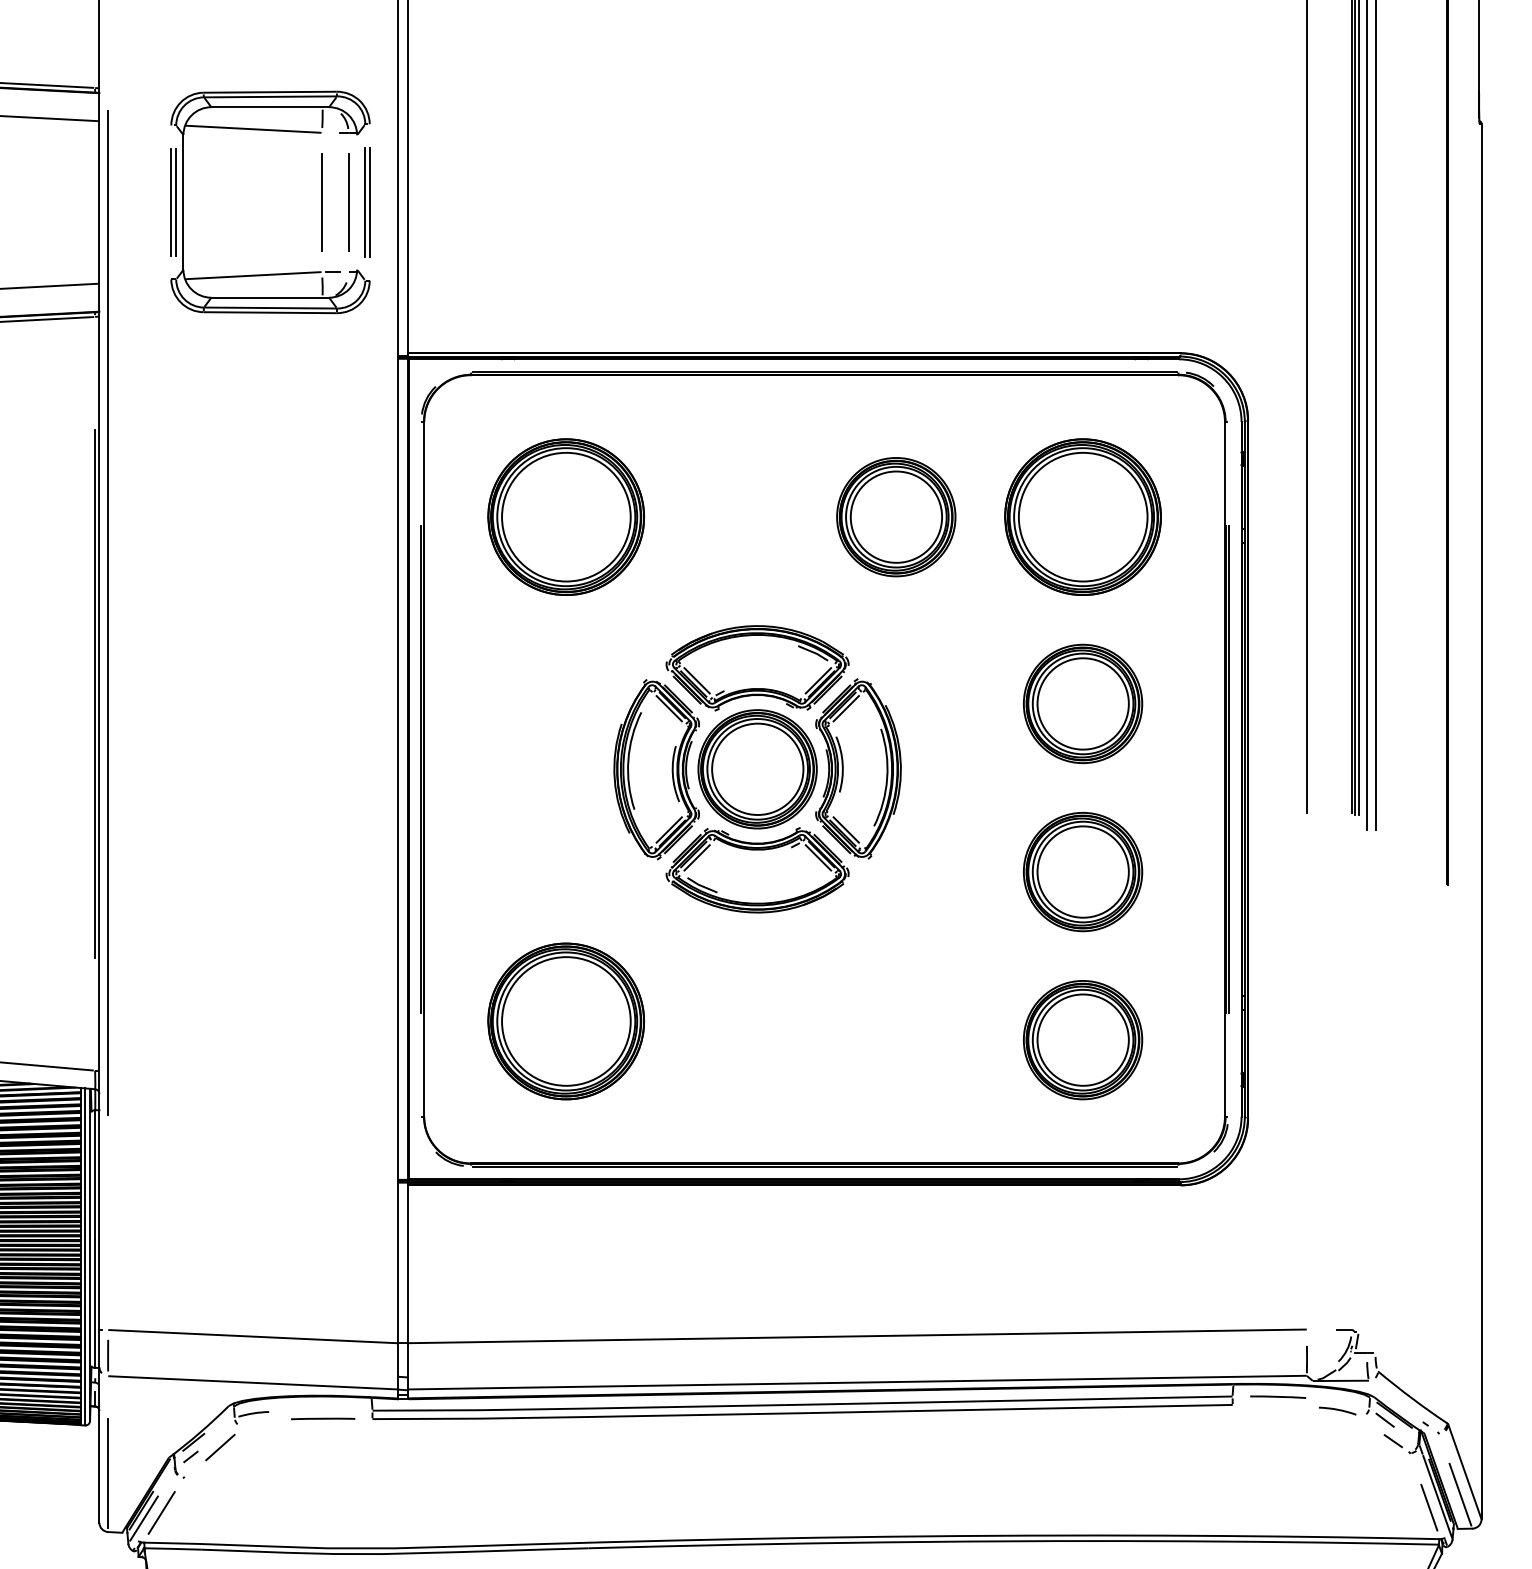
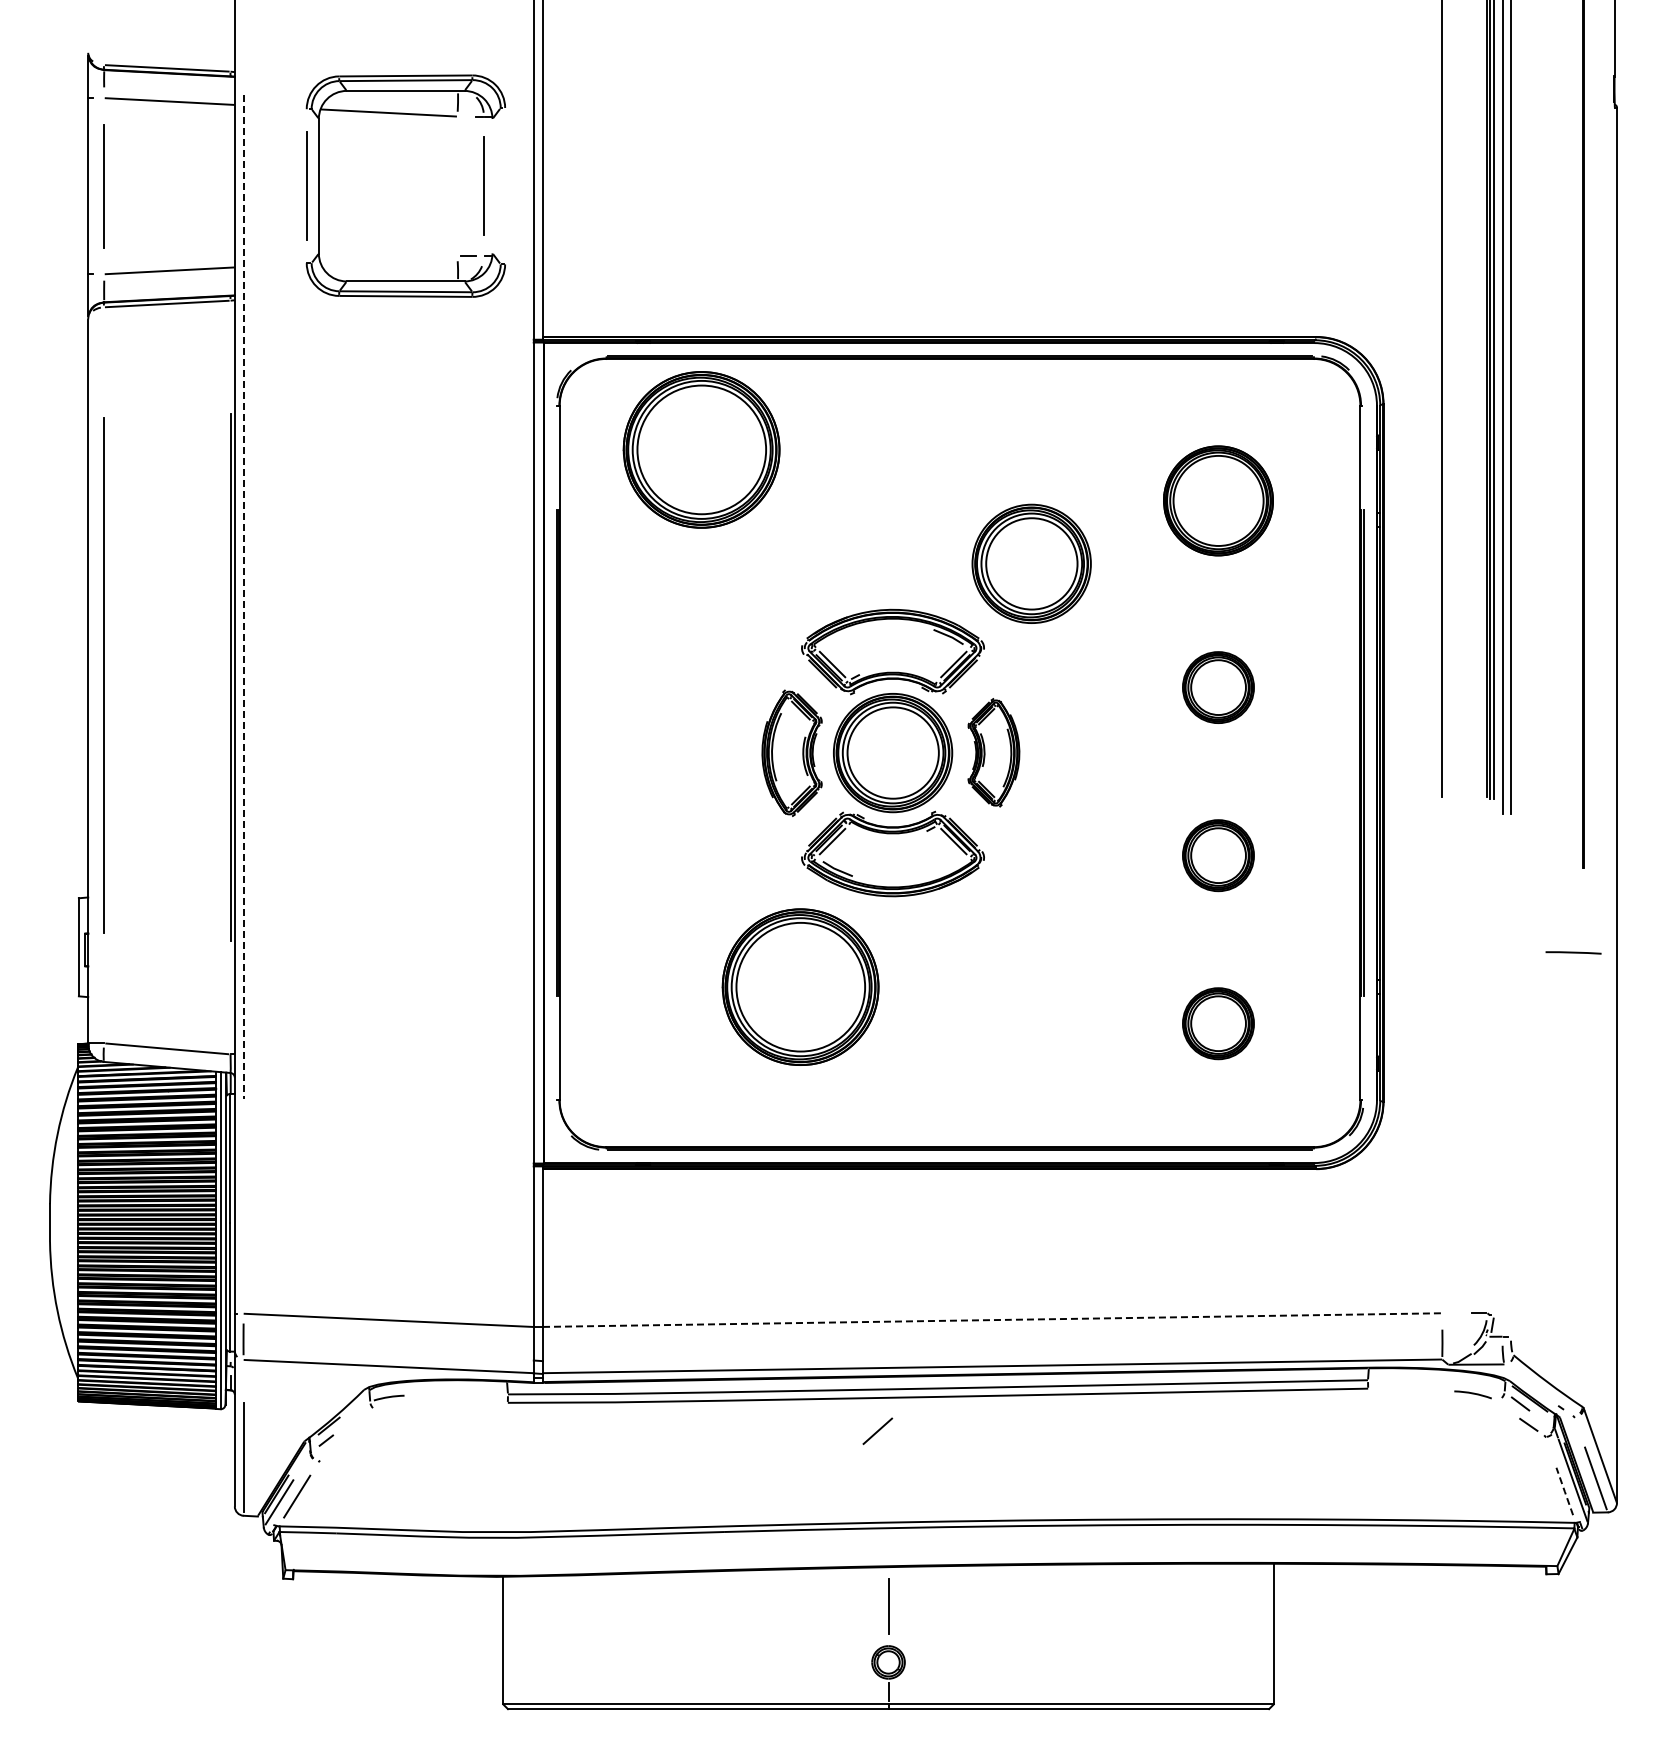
line: (322, 201) -> (457, 185), removed
part: (367, 201) -> (502, 185), removed
line: (176, 202) -> (311, 186), removed
line: (253, 274) -> (388, 258), removed
part: (566, 516) -> (701, 449), moved
part: (896, 516) -> (1031, 563), moved
part: (1083, 516) -> (1218, 500), size x0.7
line: (108, 613) -> (243, 597), solid -> dashed
part: (1083, 703) -> (1218, 687), size x0.6
part: (656, 768) -> (791, 752), size x0.7
part: (858, 768) -> (993, 752), size x0.6
part: (1083, 871) -> (1218, 855), size x0.6
part: (566, 1020) -> (800, 986), moved
part: (1083, 1039) -> (1218, 1023), size x0.6
line: (858, 1336) -> (993, 1320), solid -> dashed
line: (1278, 1396) -> (1573, 952), moved
line: (323, 1418) -> (458, 1402), removed
line: (220, 1446) -> (877, 1430), moved
line: (1429, 1507) -> (1564, 1491), solid -> dashed

